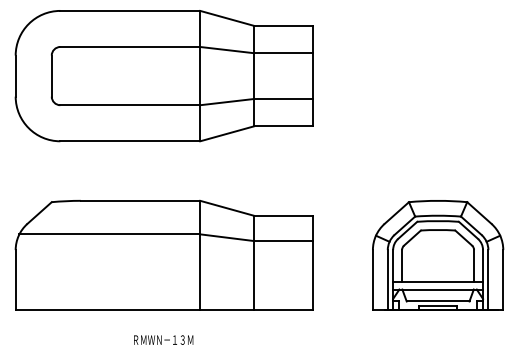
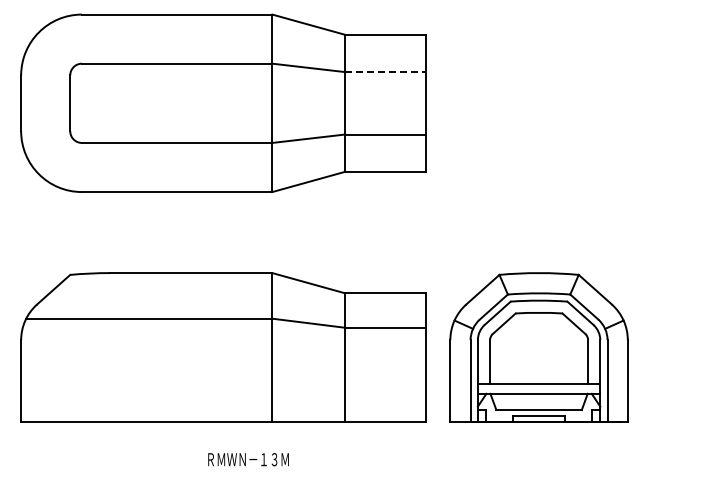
line: (283, 53) -> (385, 72), solid -> dashed
part: (437, 255) -> (538, 347), moved
text: (163, 340) -> (248, 459), moved

